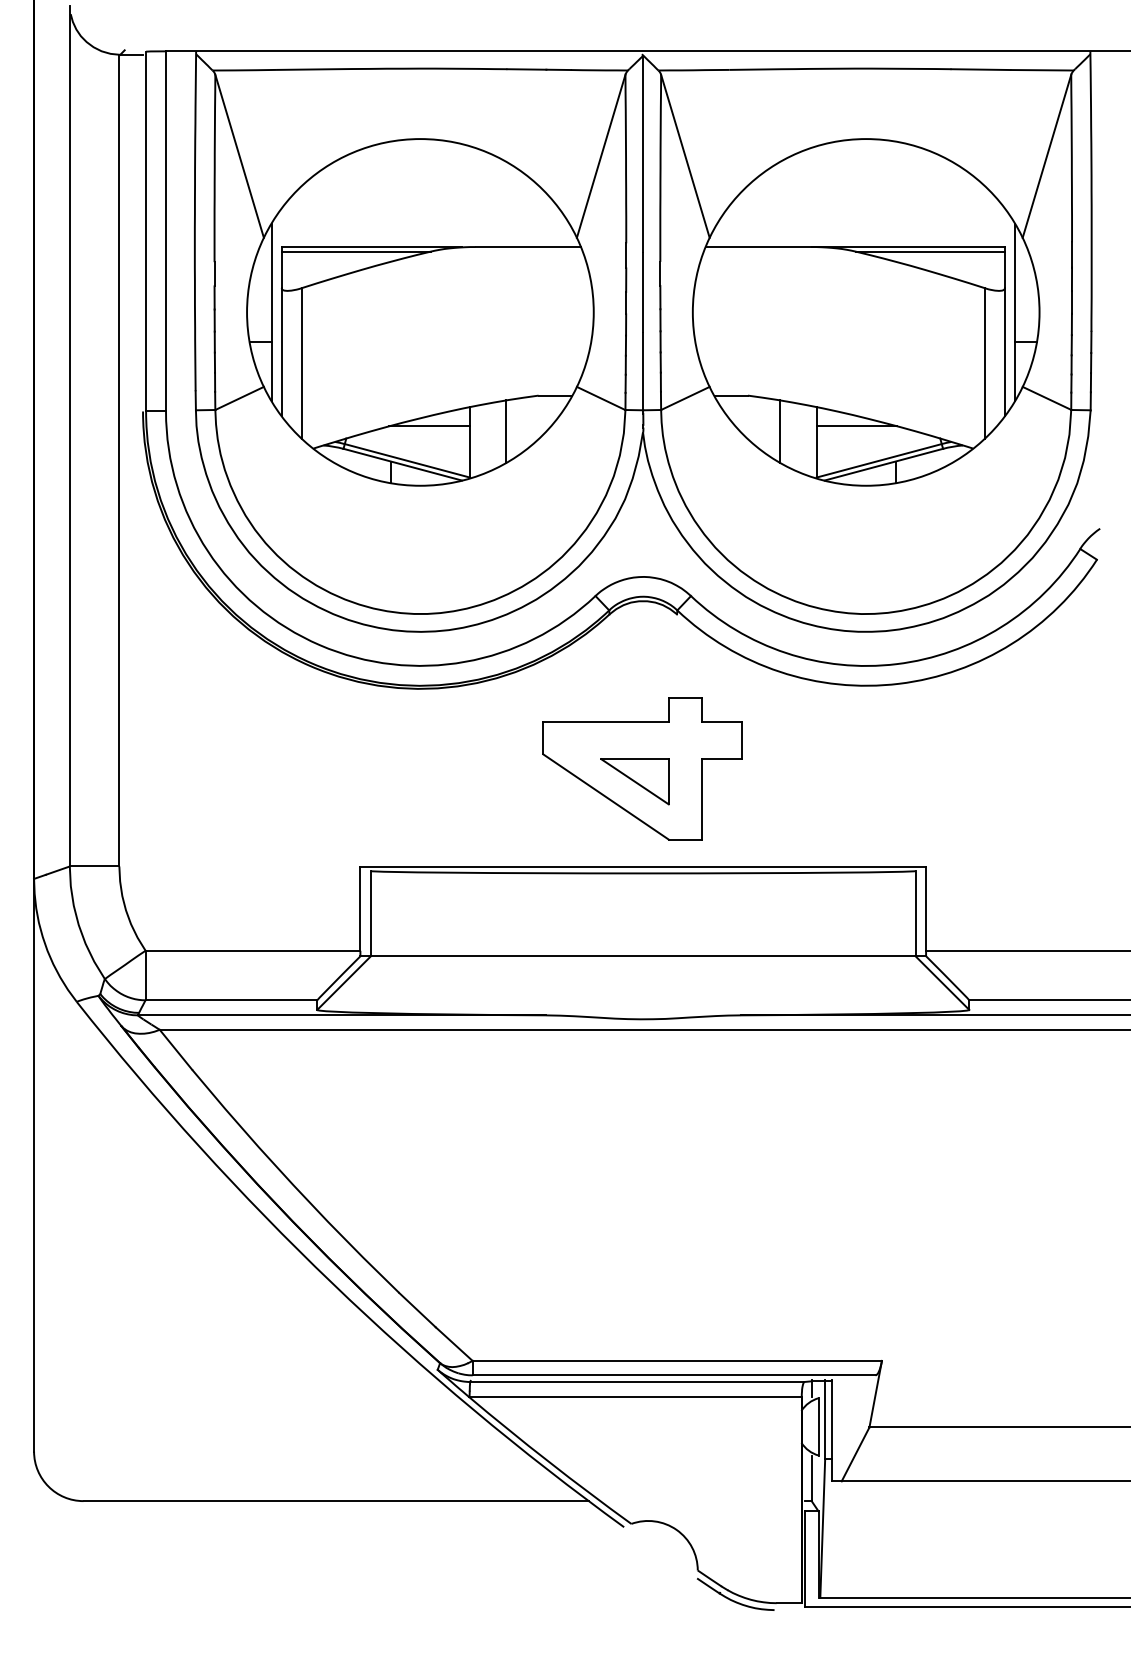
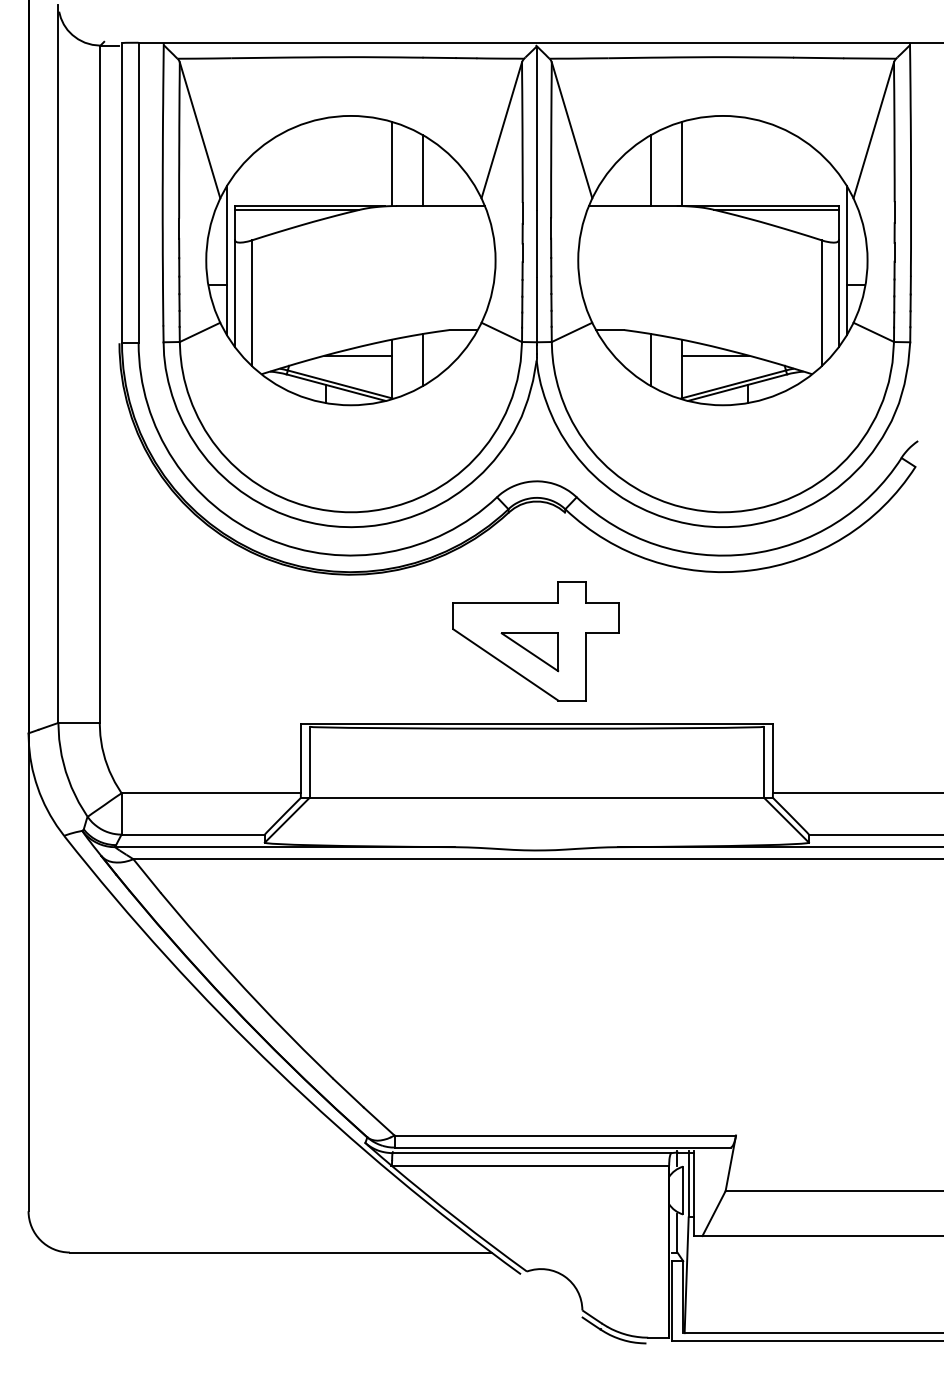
line: (470, 197) -> (392, 164), added
line: (816, 197) -> (681, 164), added
line: (506, 204) -> (422, 170), added
line: (780, 204) -> (651, 170), added

